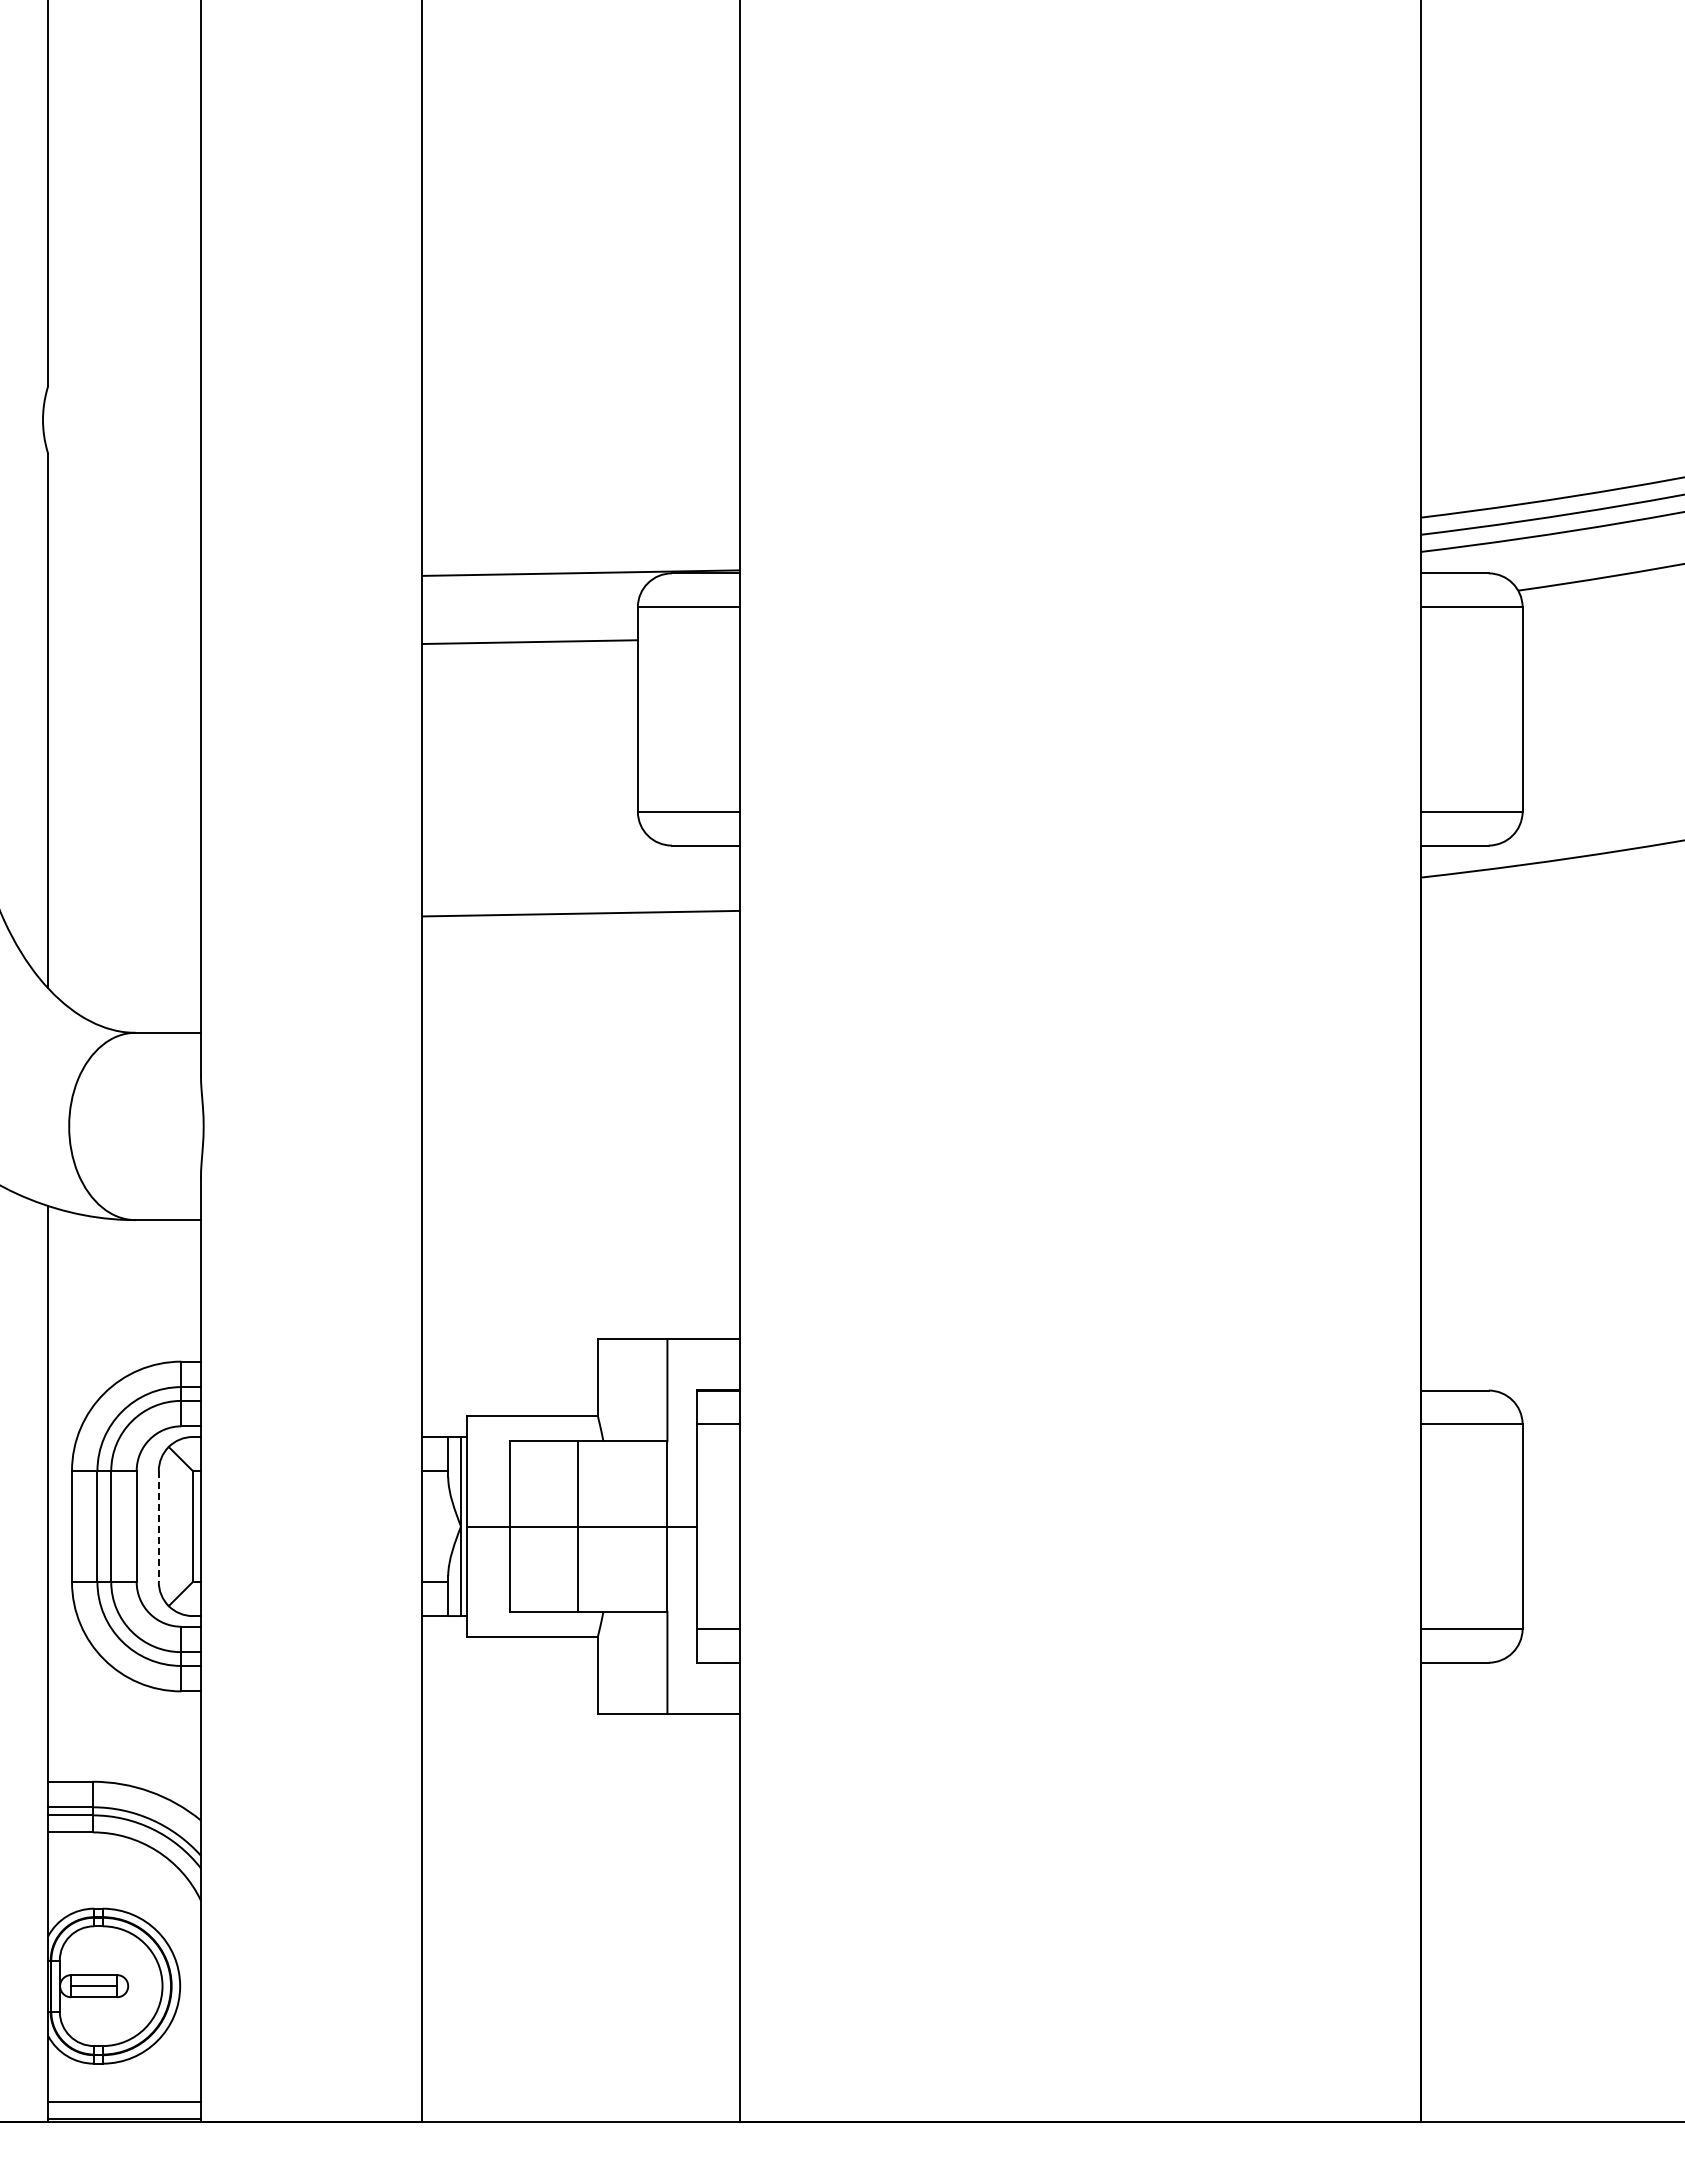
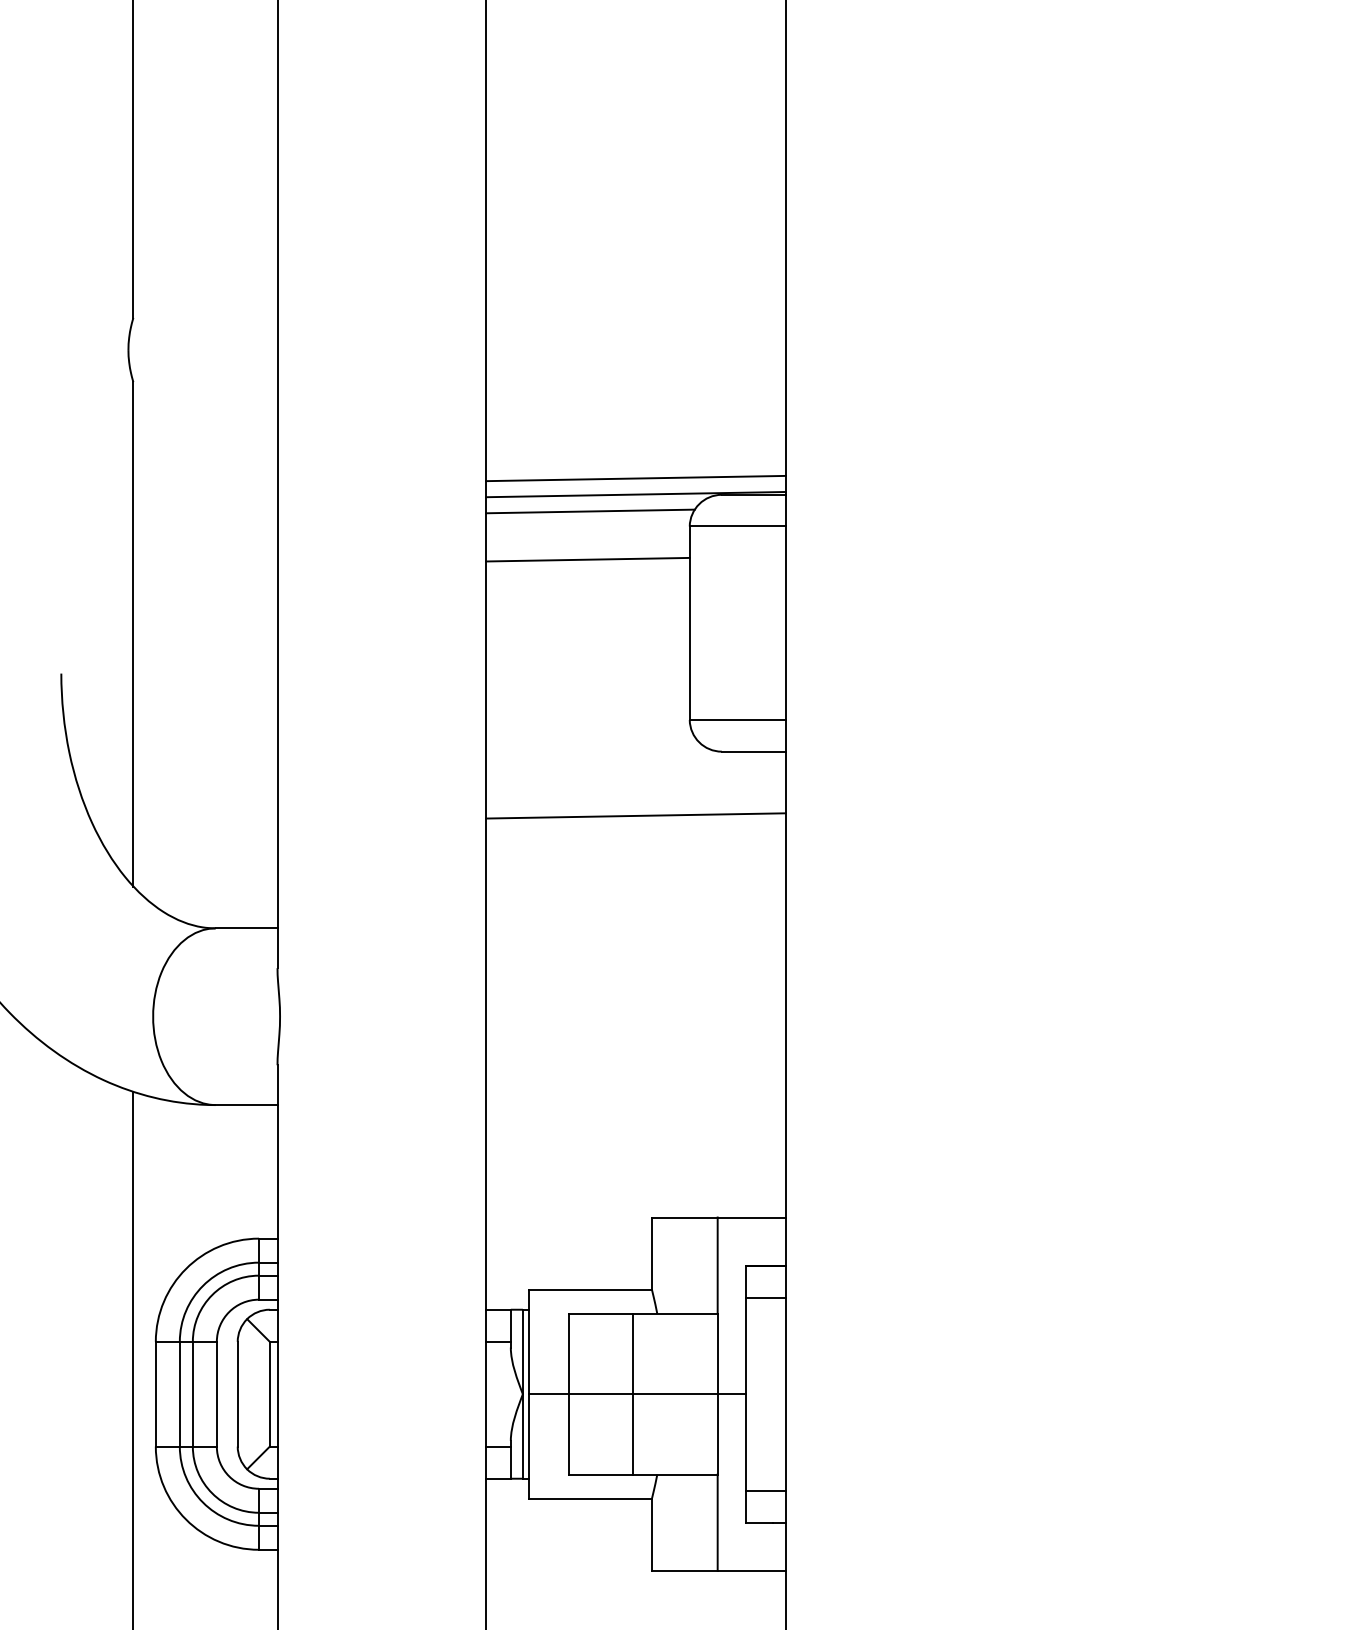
line: (580, 555) -> (635, 477), added
line: (532, 590) -> (590, 510), added
line: (158, 1527) -> (237, 1395), dashed -> solid

